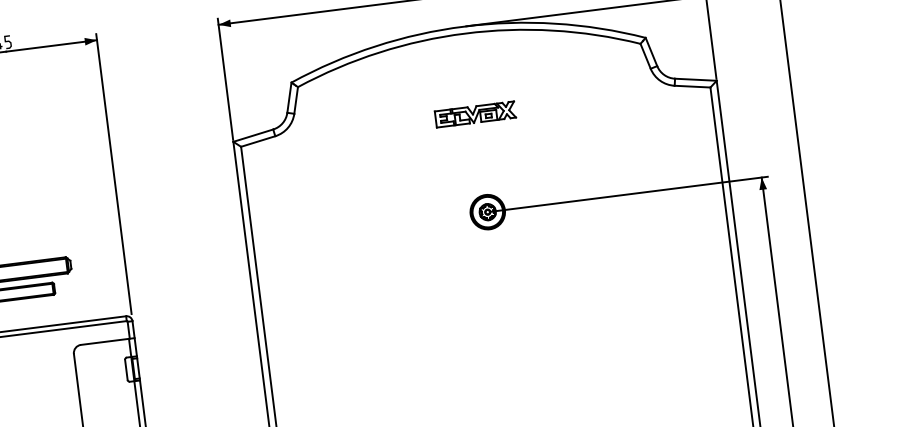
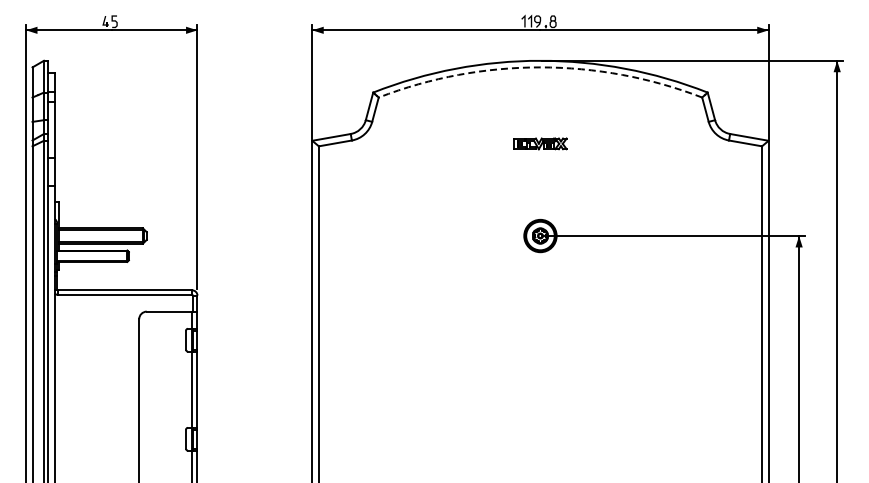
arc: (465, 33) -> (540, 67), solid -> dashed
part: (475, 114) -> (540, 143), size x0.7

